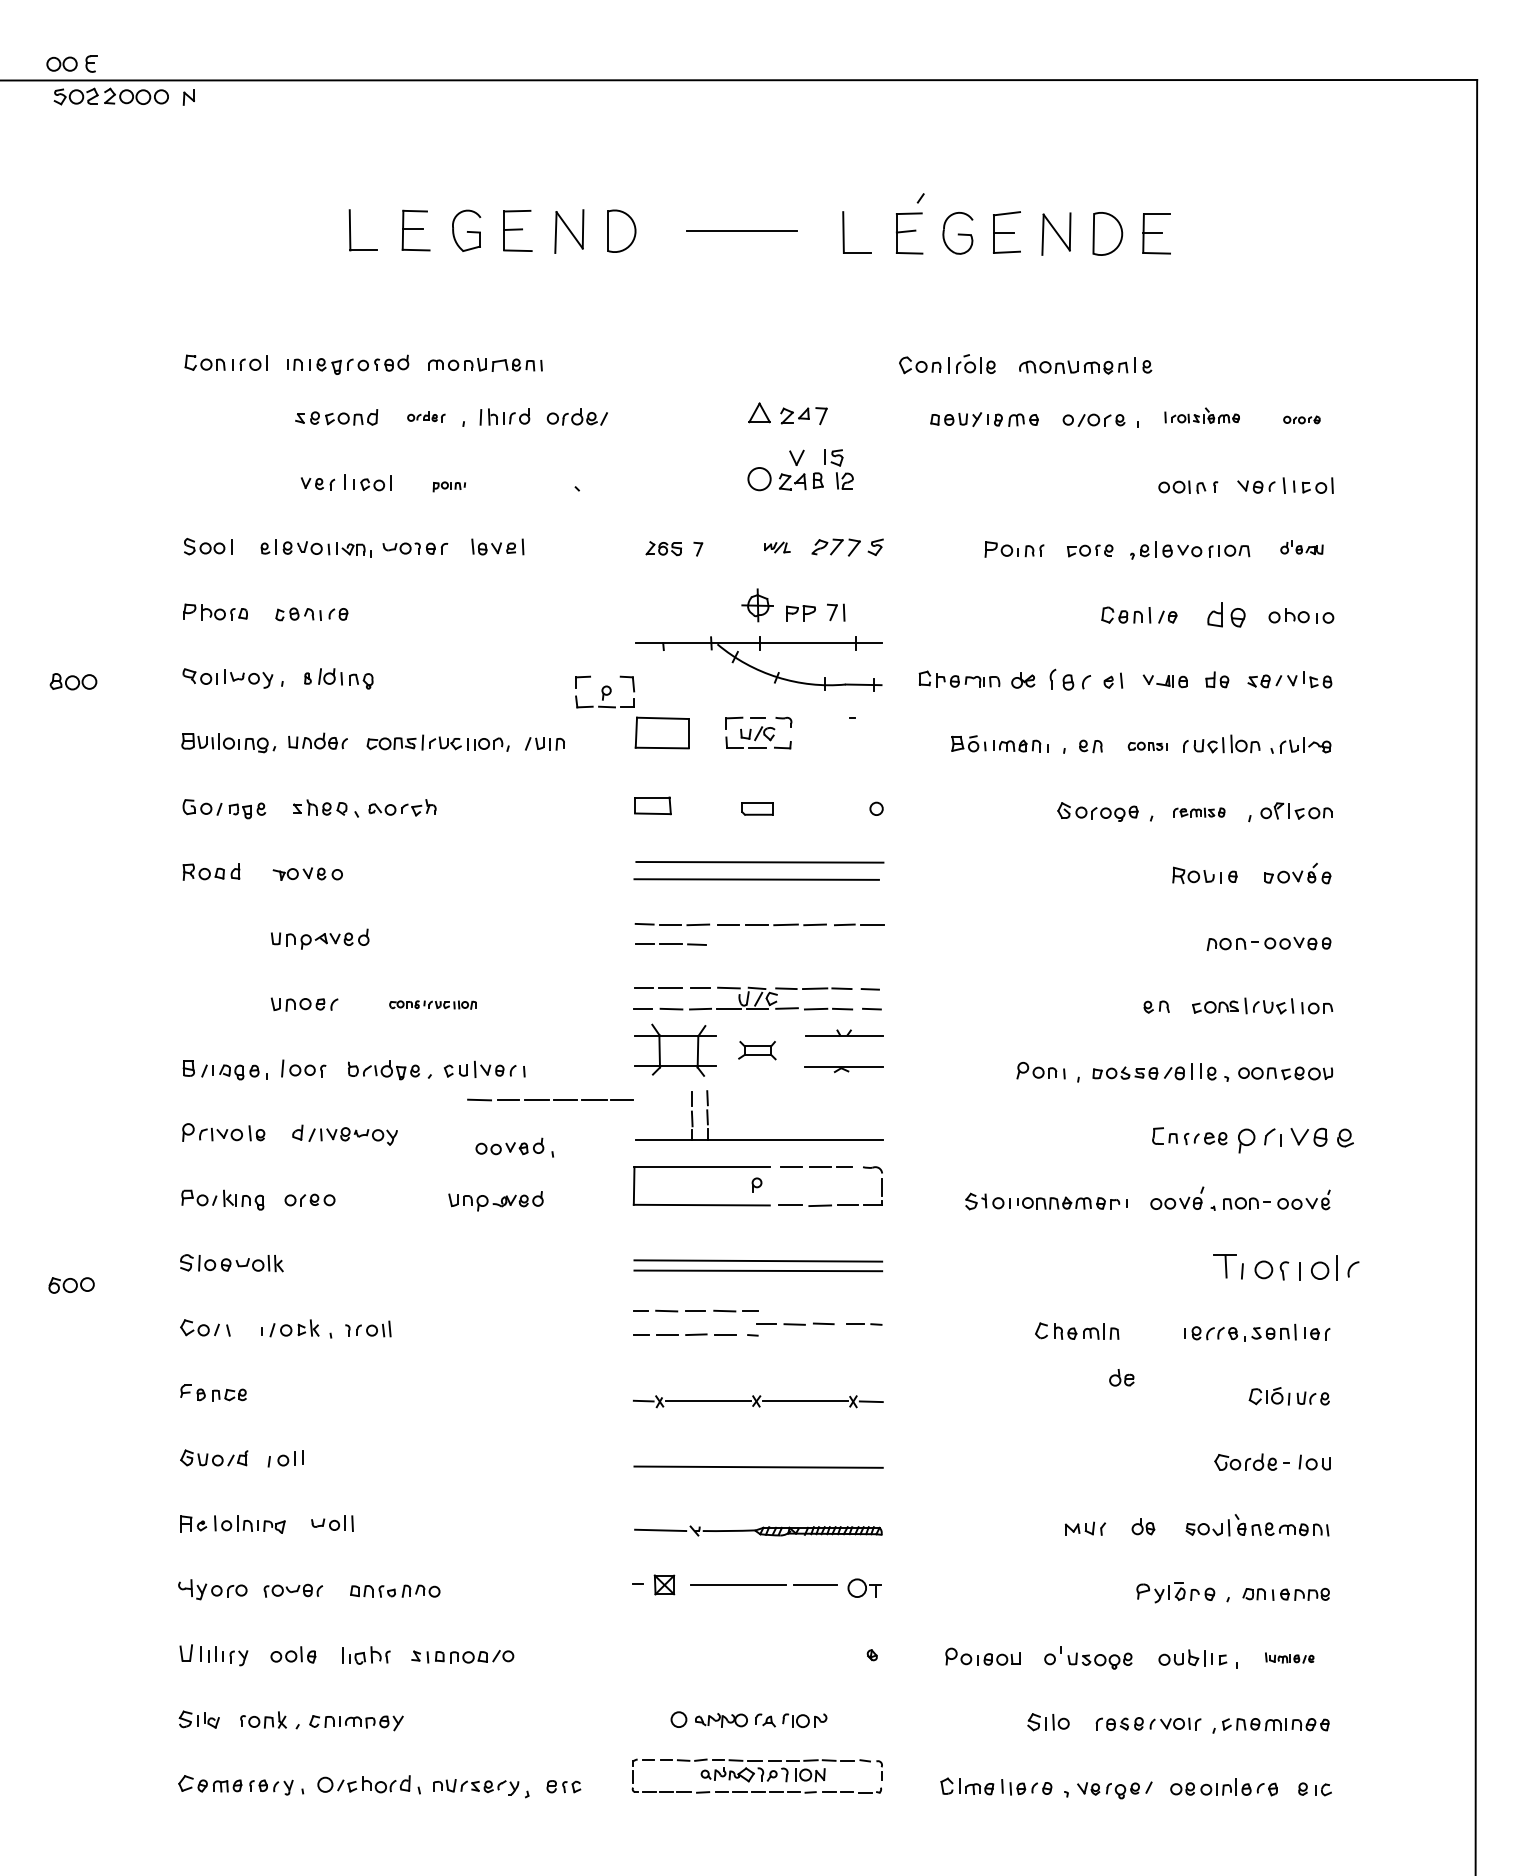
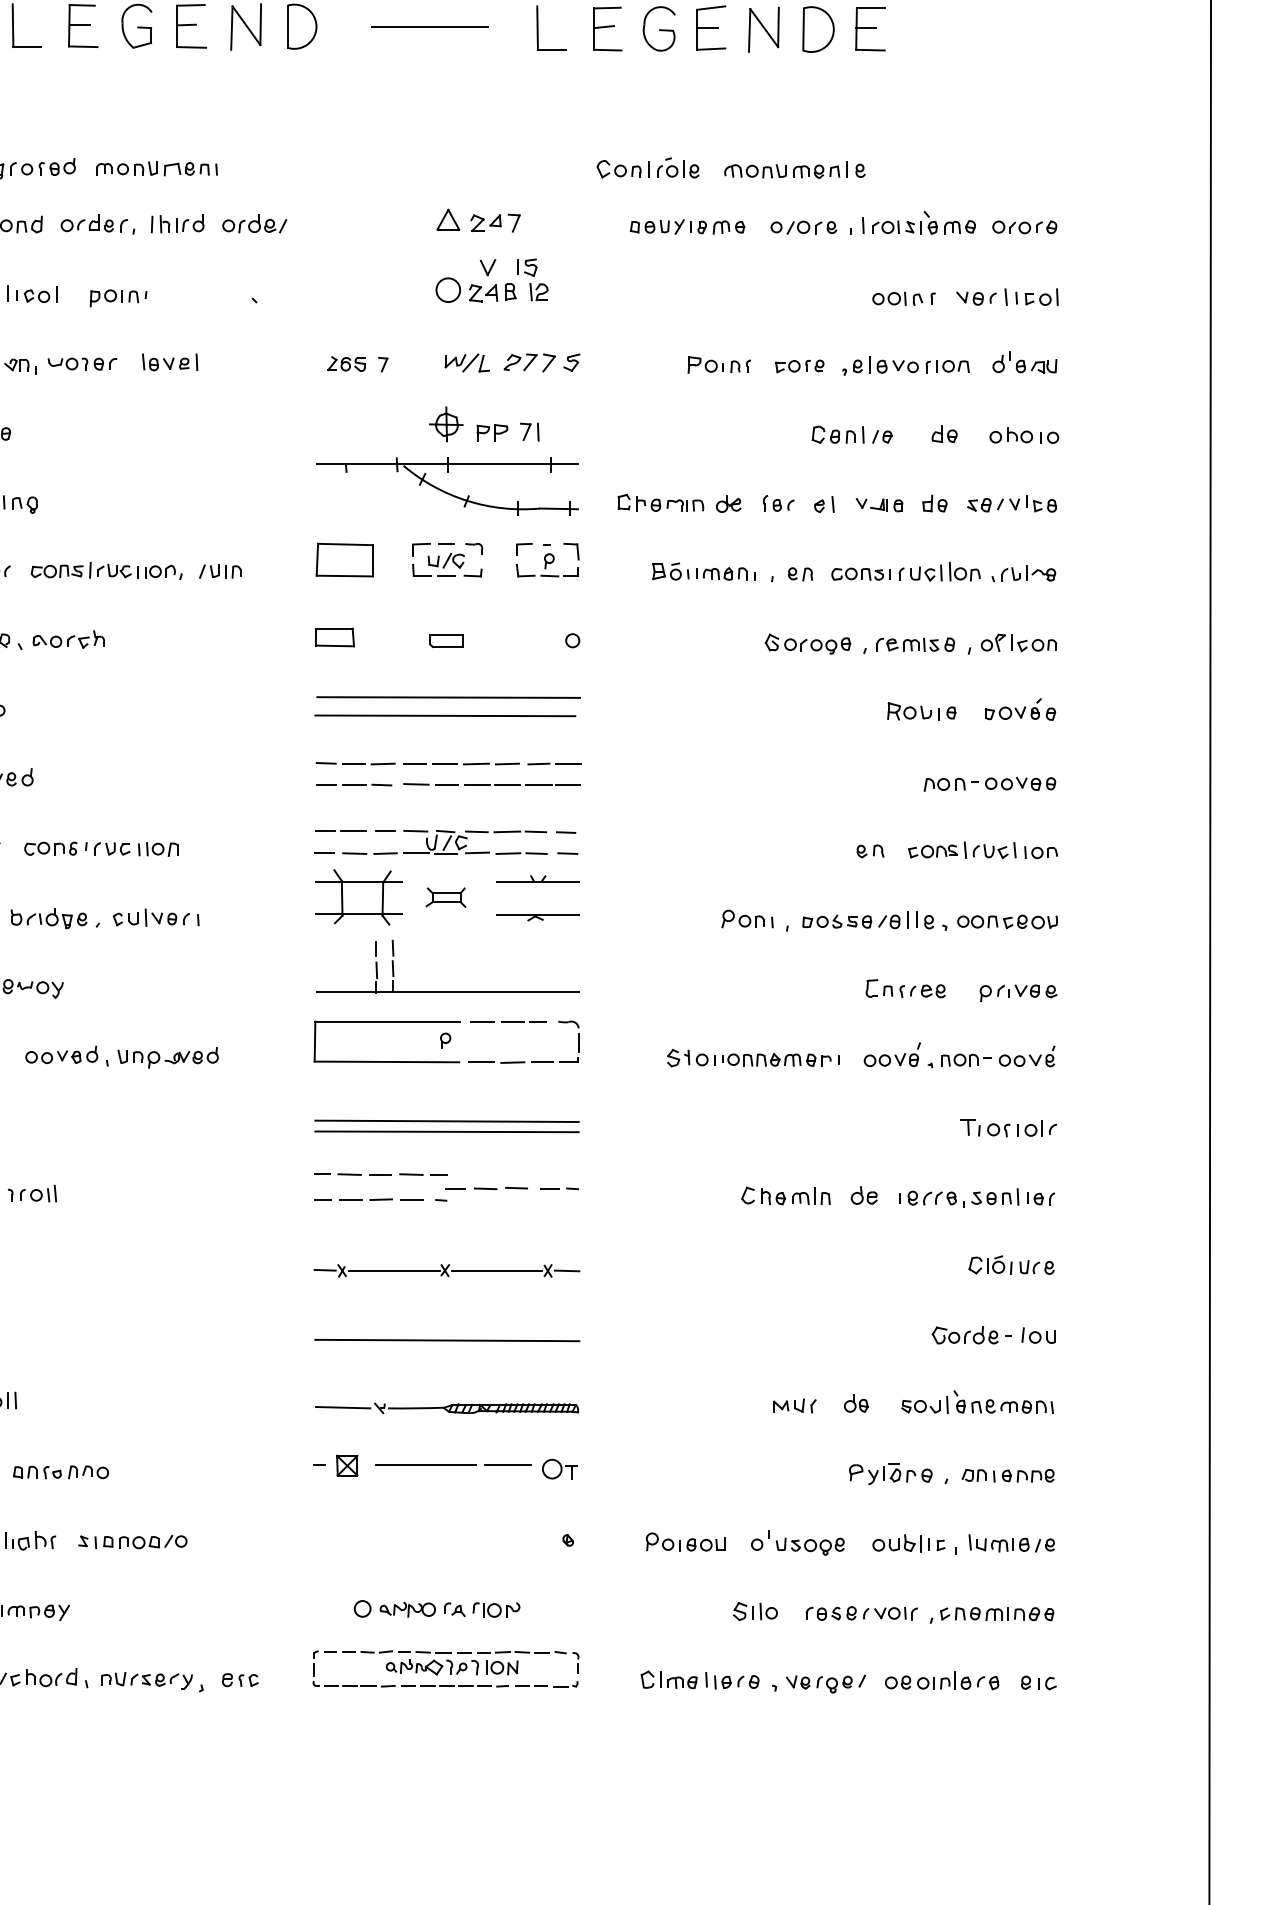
part: (1201, 415) -> (918, 222), size x1.43
part: (426, 416) -> (94, 223), size x1.67
part: (1301, 419) -> (1024, 226), size x1.67
part: (449, 486) -> (118, 298), size x1.67
part: (777, 547) -> (467, 362), size x1.67
part: (1301, 547) -> (1024, 362), size x1.43
part: (1226, 614) -> (944, 434), size x0.62
part: (1070, 679) -> (778, 503), size x0.71
part: (605, 691) -> (548, 559), moved
part: (1147, 746) -> (860, 574), size x1.43
part: (1199, 812) -> (915, 644), size x1.43
part: (432, 1004) -> (100, 848), size x1.67
part: (550, 1099) -> (491, 783), moved
part: (1295, 1140) -> (1018, 993), size x0.62
part: (514, 1147) -> (66, 1055), moved
part: (1286, 1267) -> (1008, 1128), size x0.62
part: (1121, 1377) -> (863, 1195), moved
part: (1289, 1657) -> (1011, 1542), size x1.67

